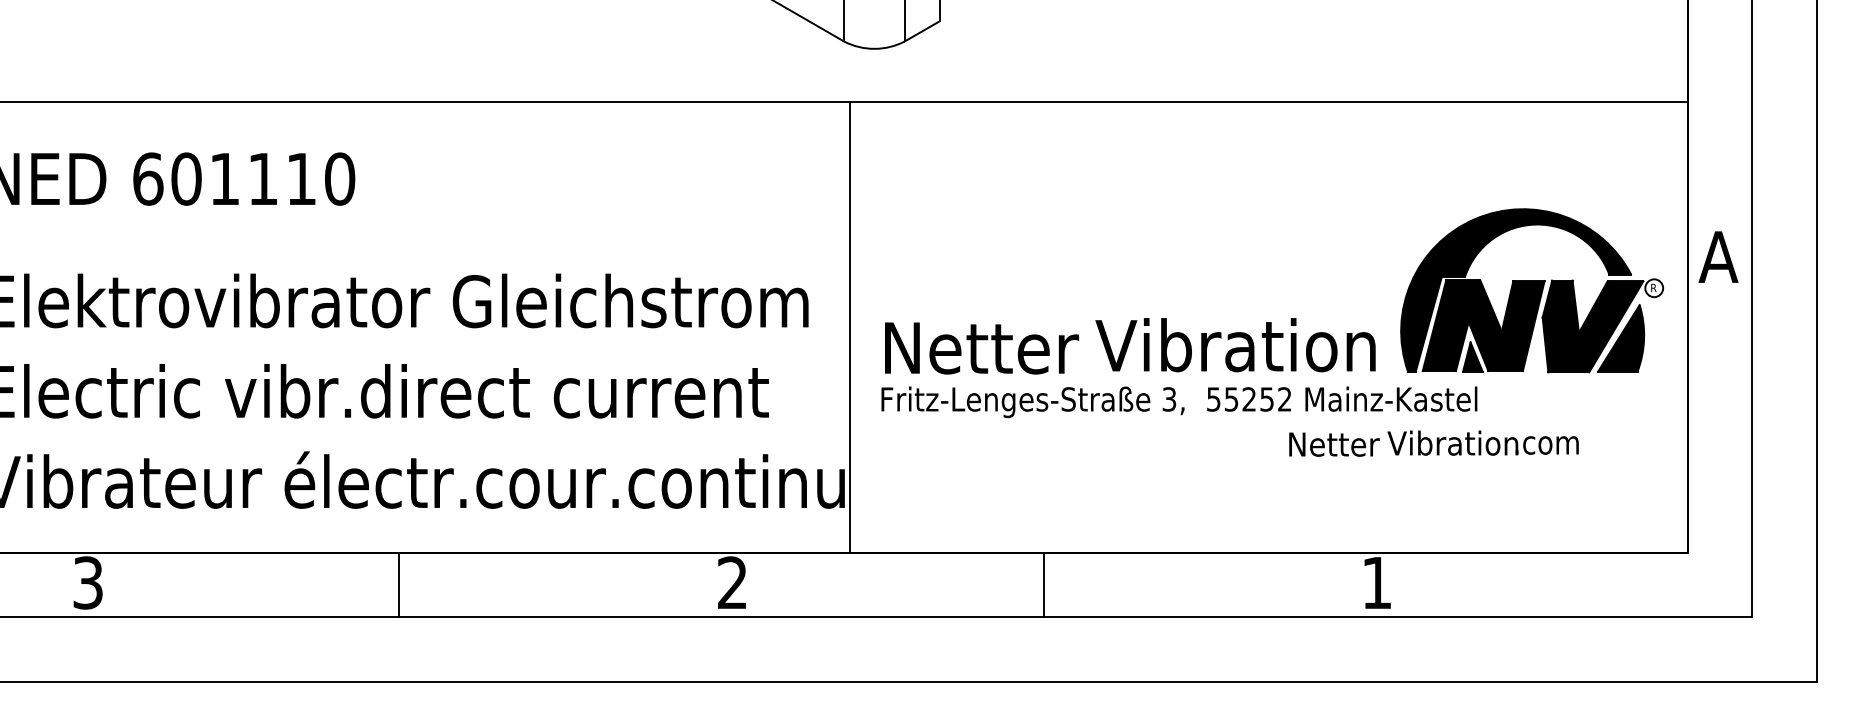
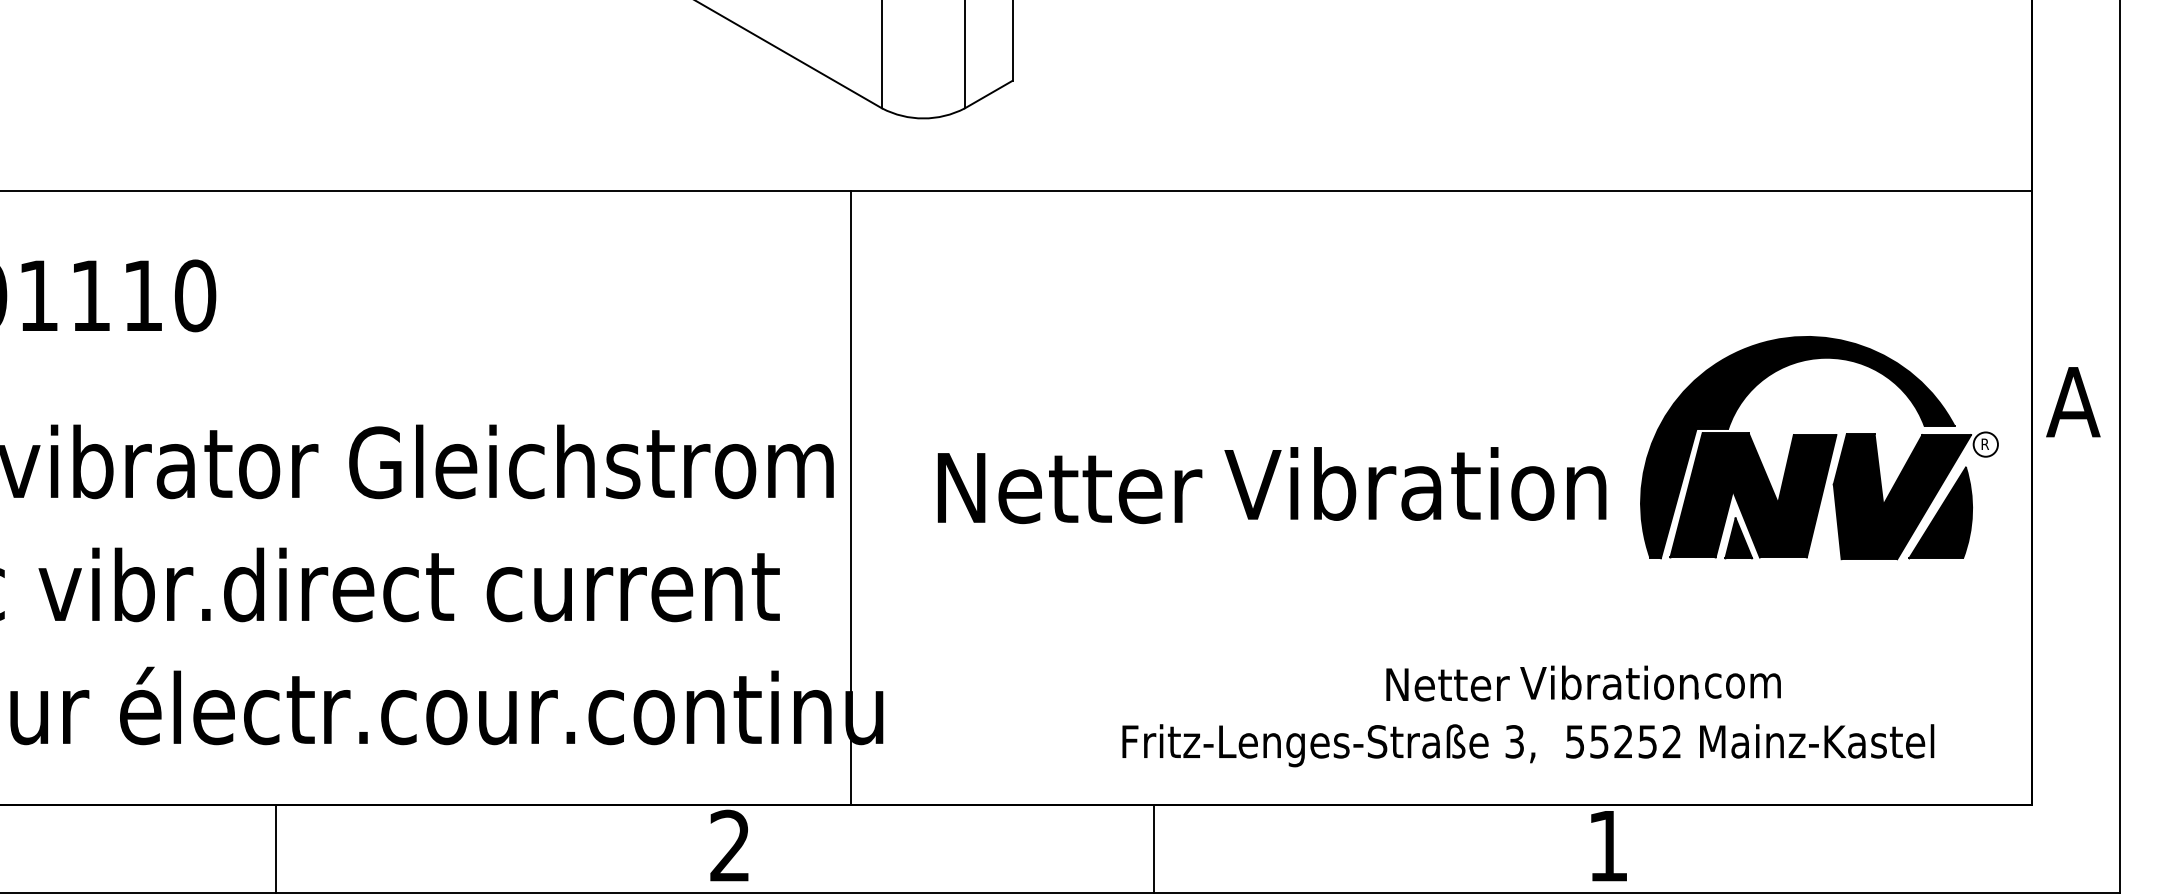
line: (850, 326) -> (851, 496), moved
text: (1130, 346) -> (1272, 485), moved
text: (1179, 402) -> (1528, 745), moved
text: (1433, 443) -> (1582, 683), moved

